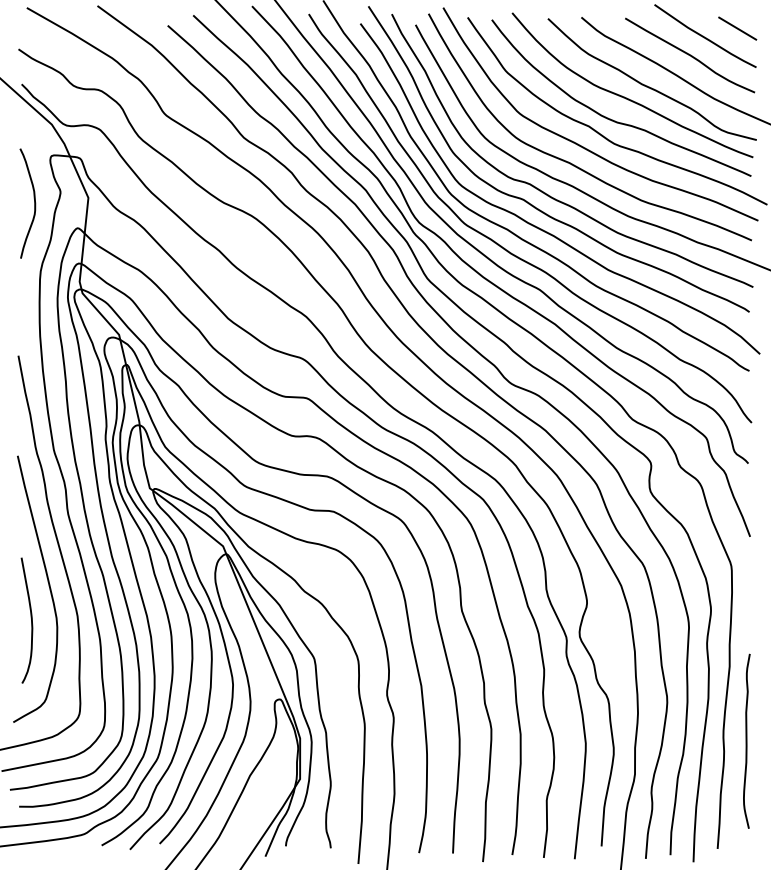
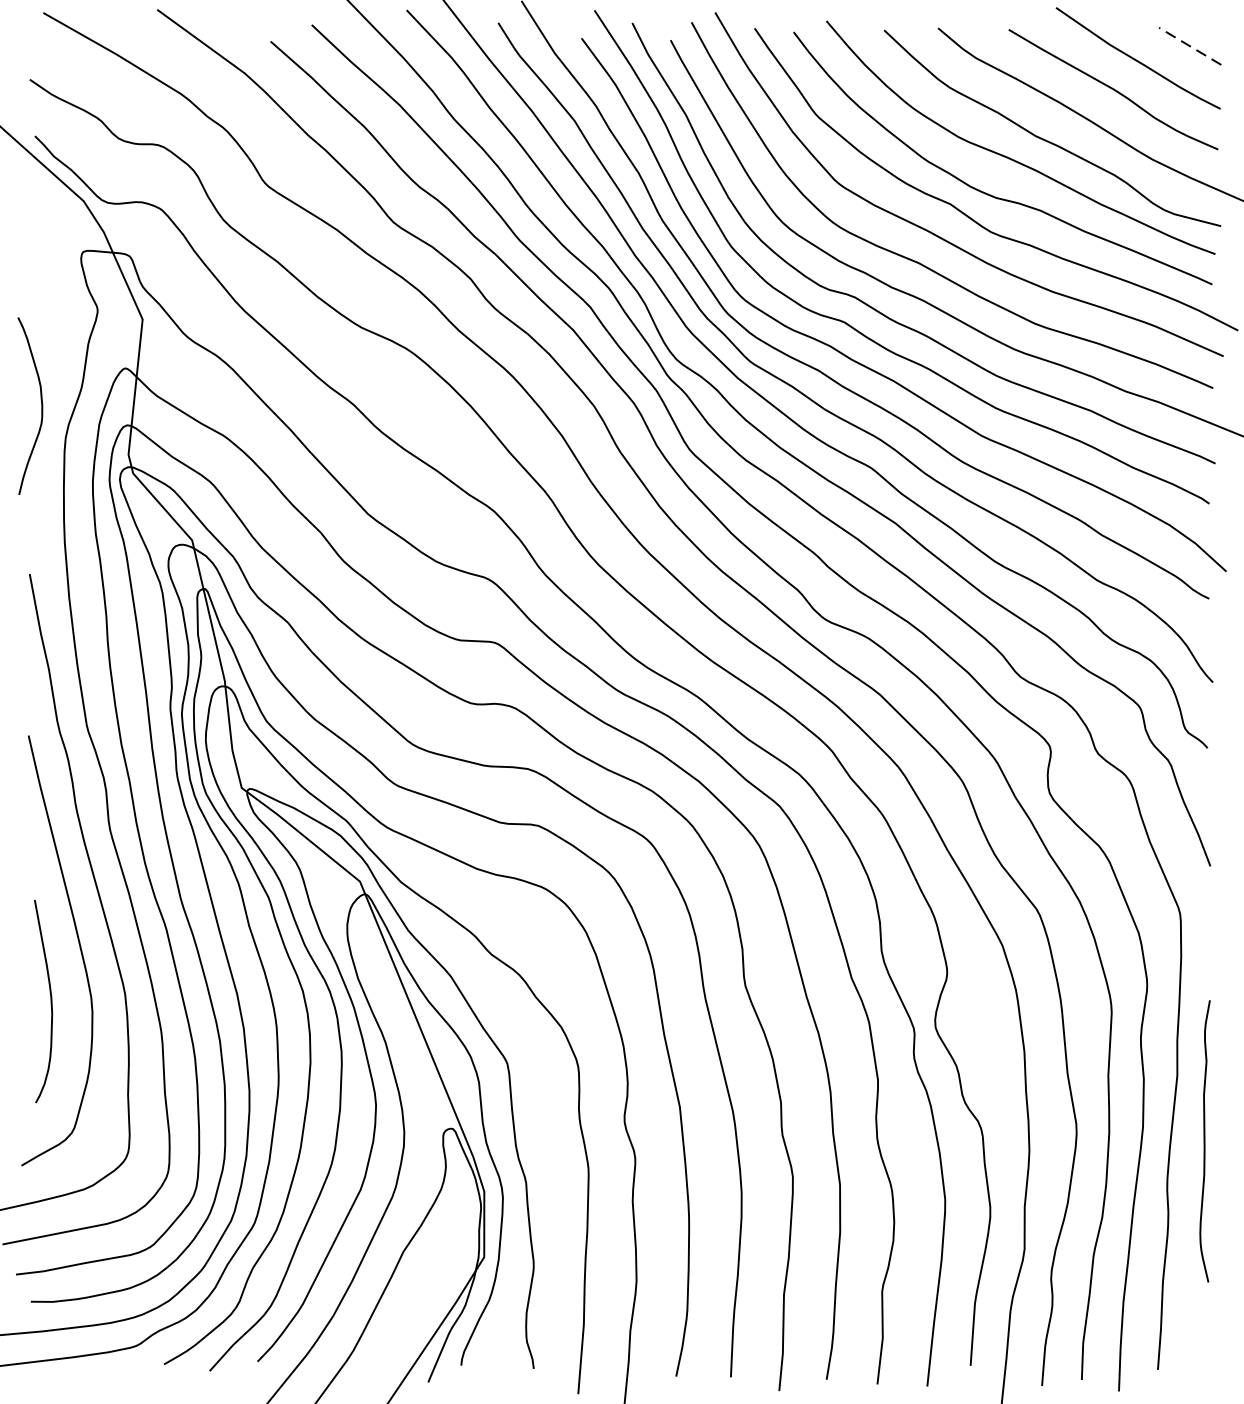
line: (737, 28) -> (1189, 46), solid -> dashed
curve: (34, 203) -> (41, 405), moved
curve: (746, 740) -> (1204, 1140), moved

